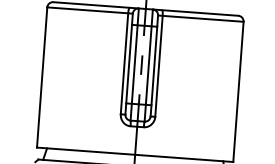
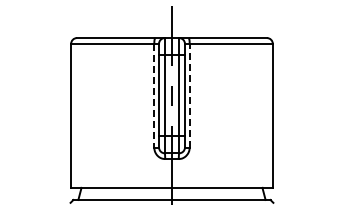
line: (124, 63) -> (154, 95), solid -> dashed
line: (158, 66) -> (189, 95), solid -> dashed

